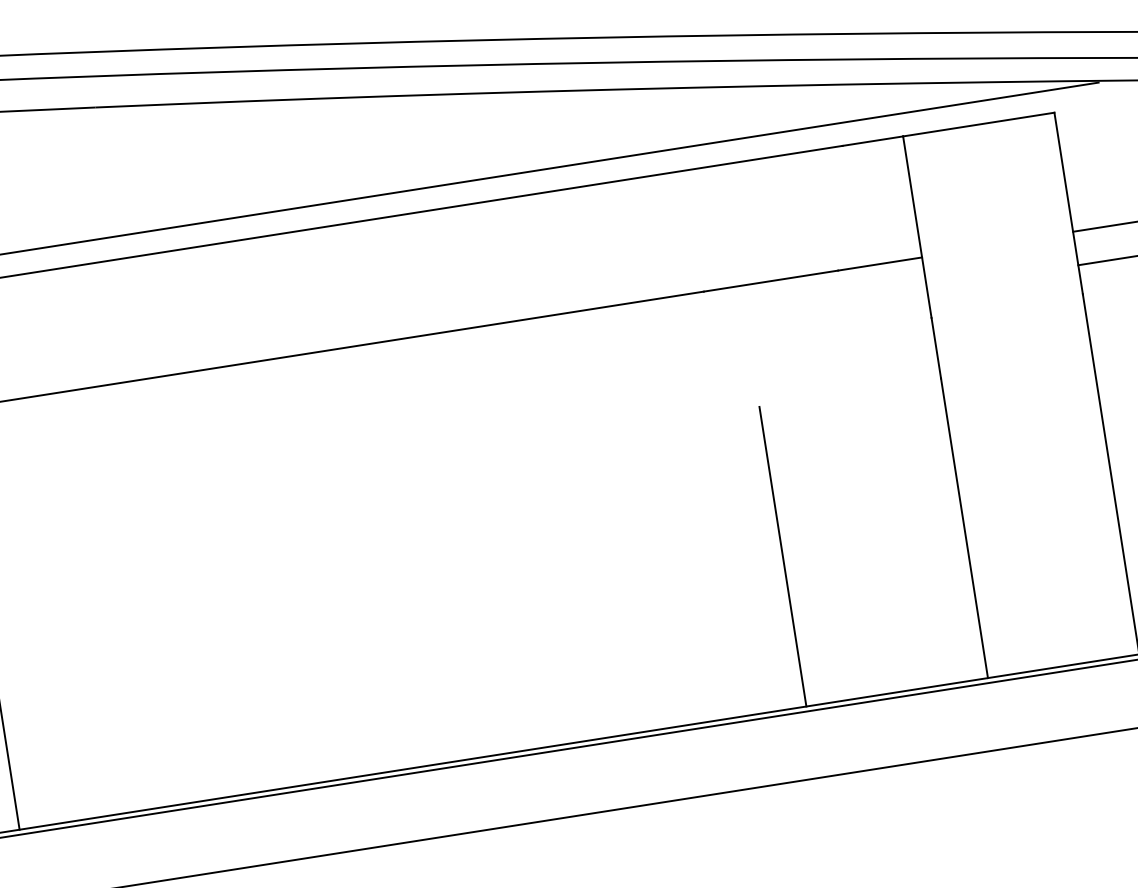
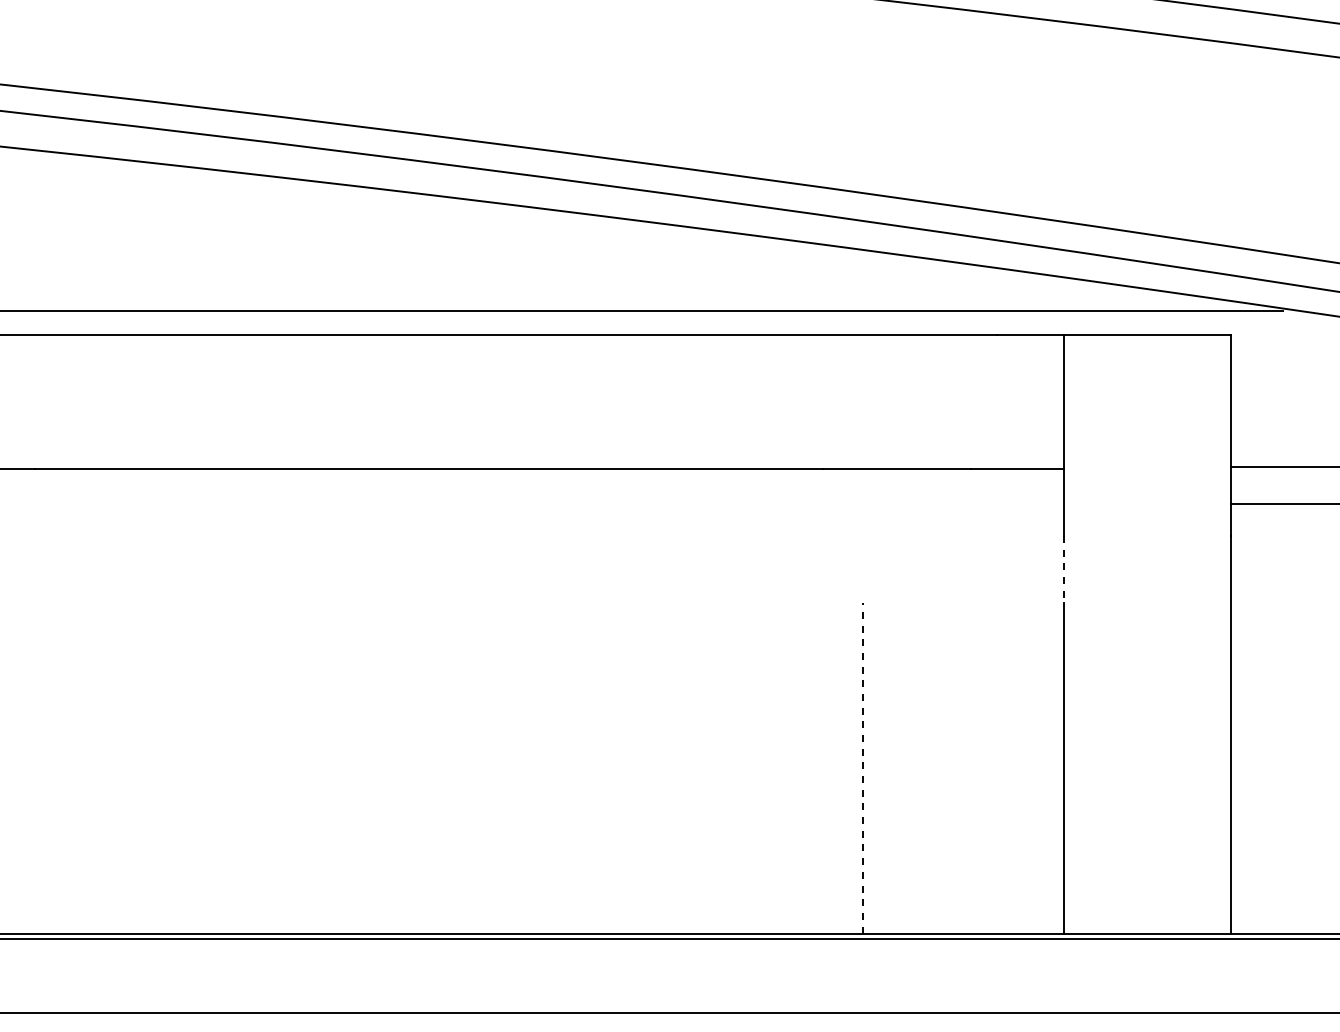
line: (936, 348) -> (1063, 569), solid -> dashed
line: (783, 556) -> (863, 767), solid -> dashed

